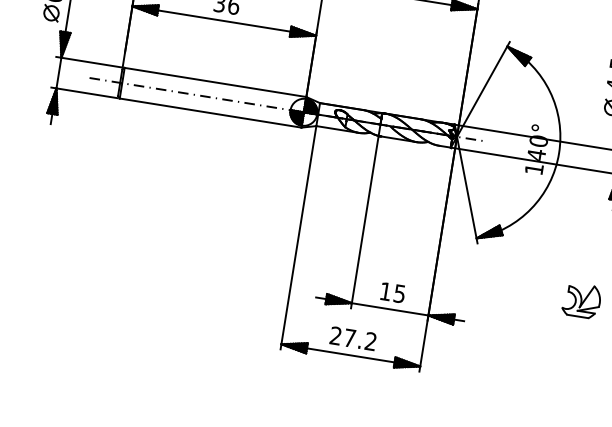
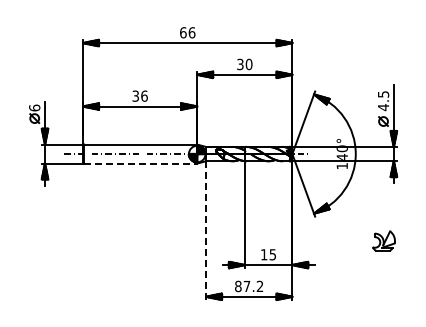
line: (211, 113) -> (141, 163), solid -> dashed
line: (298, 239) -> (206, 231), solid -> dashed
text: (336, 336) -> (238, 286), 27.2 -> 87.2

